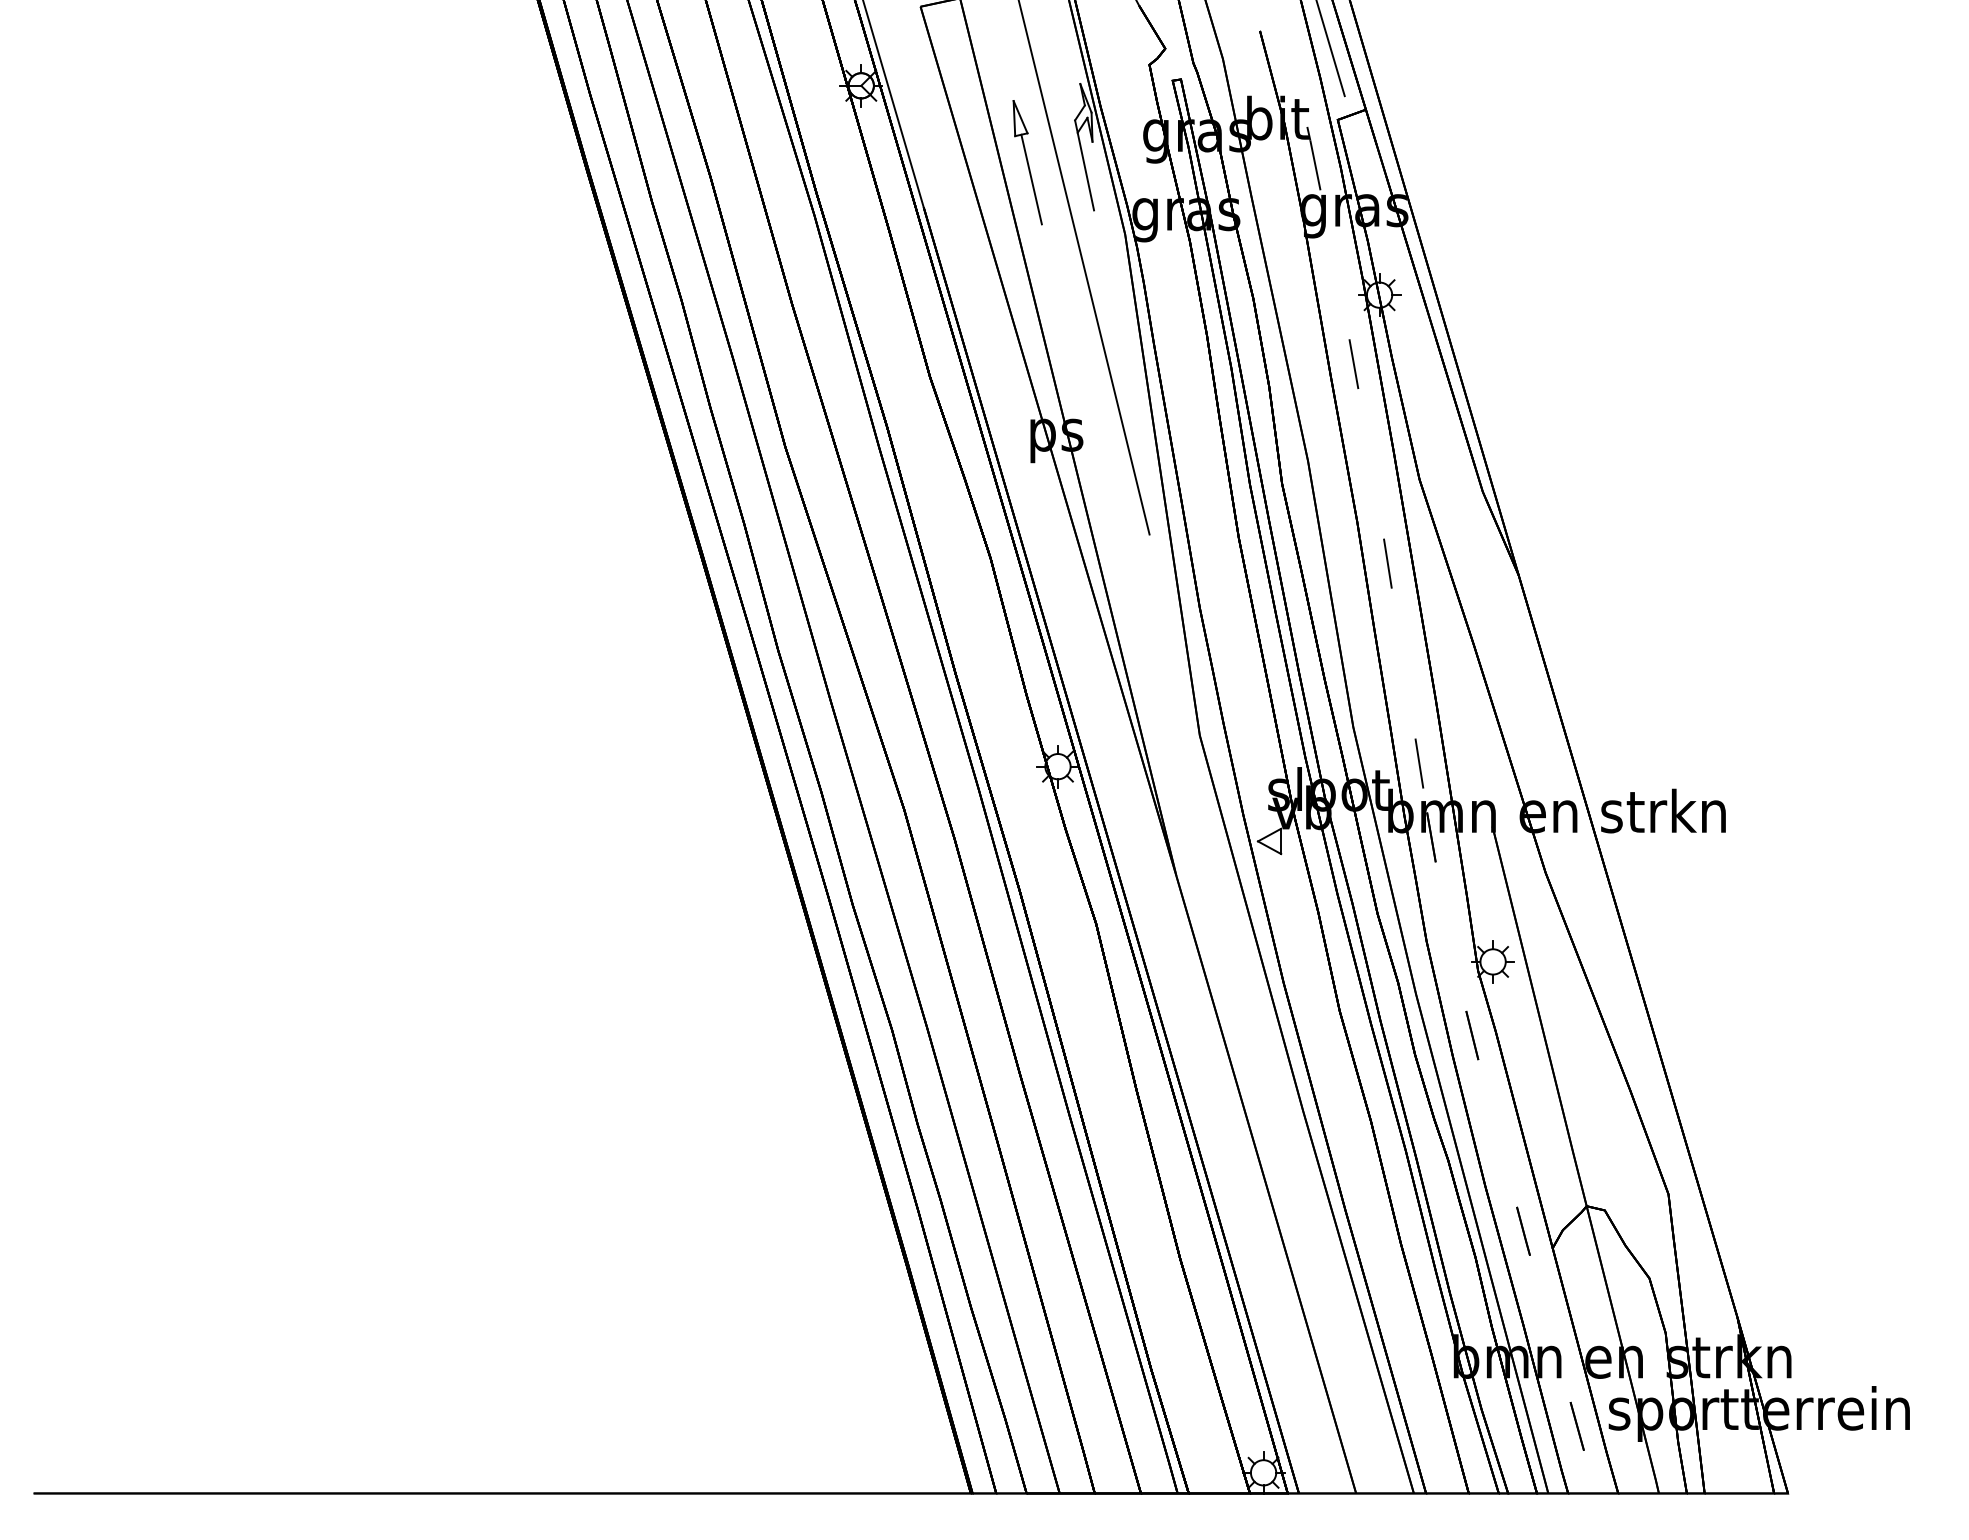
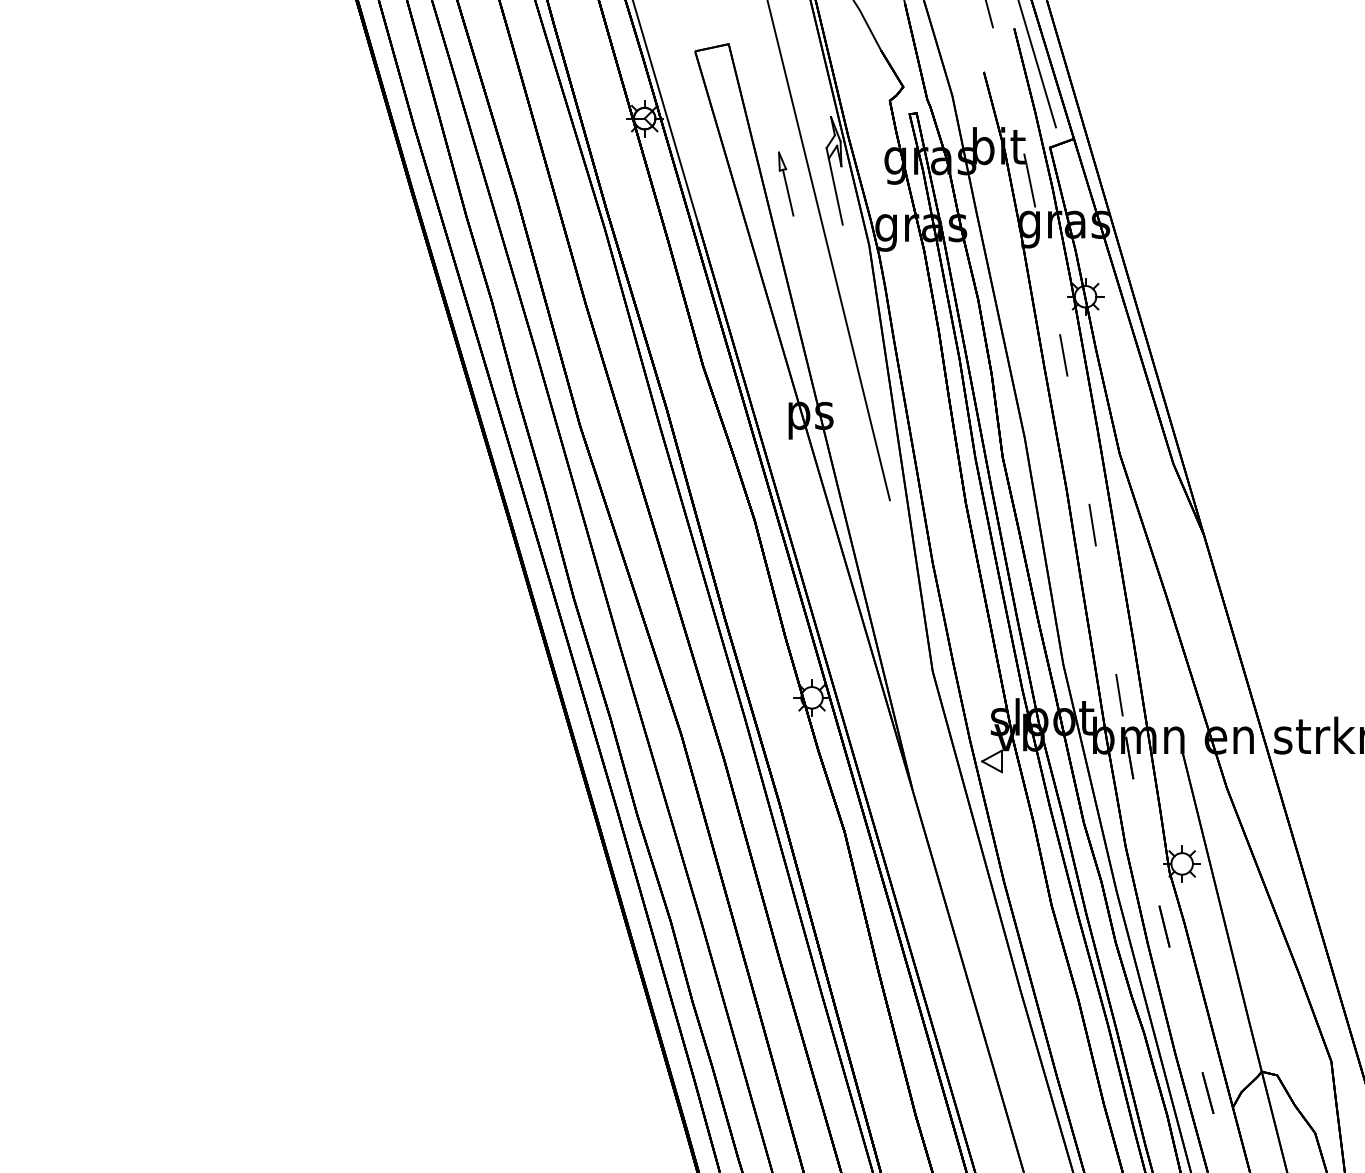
part: (1027, 162) -> (786, 183), size x0.6

